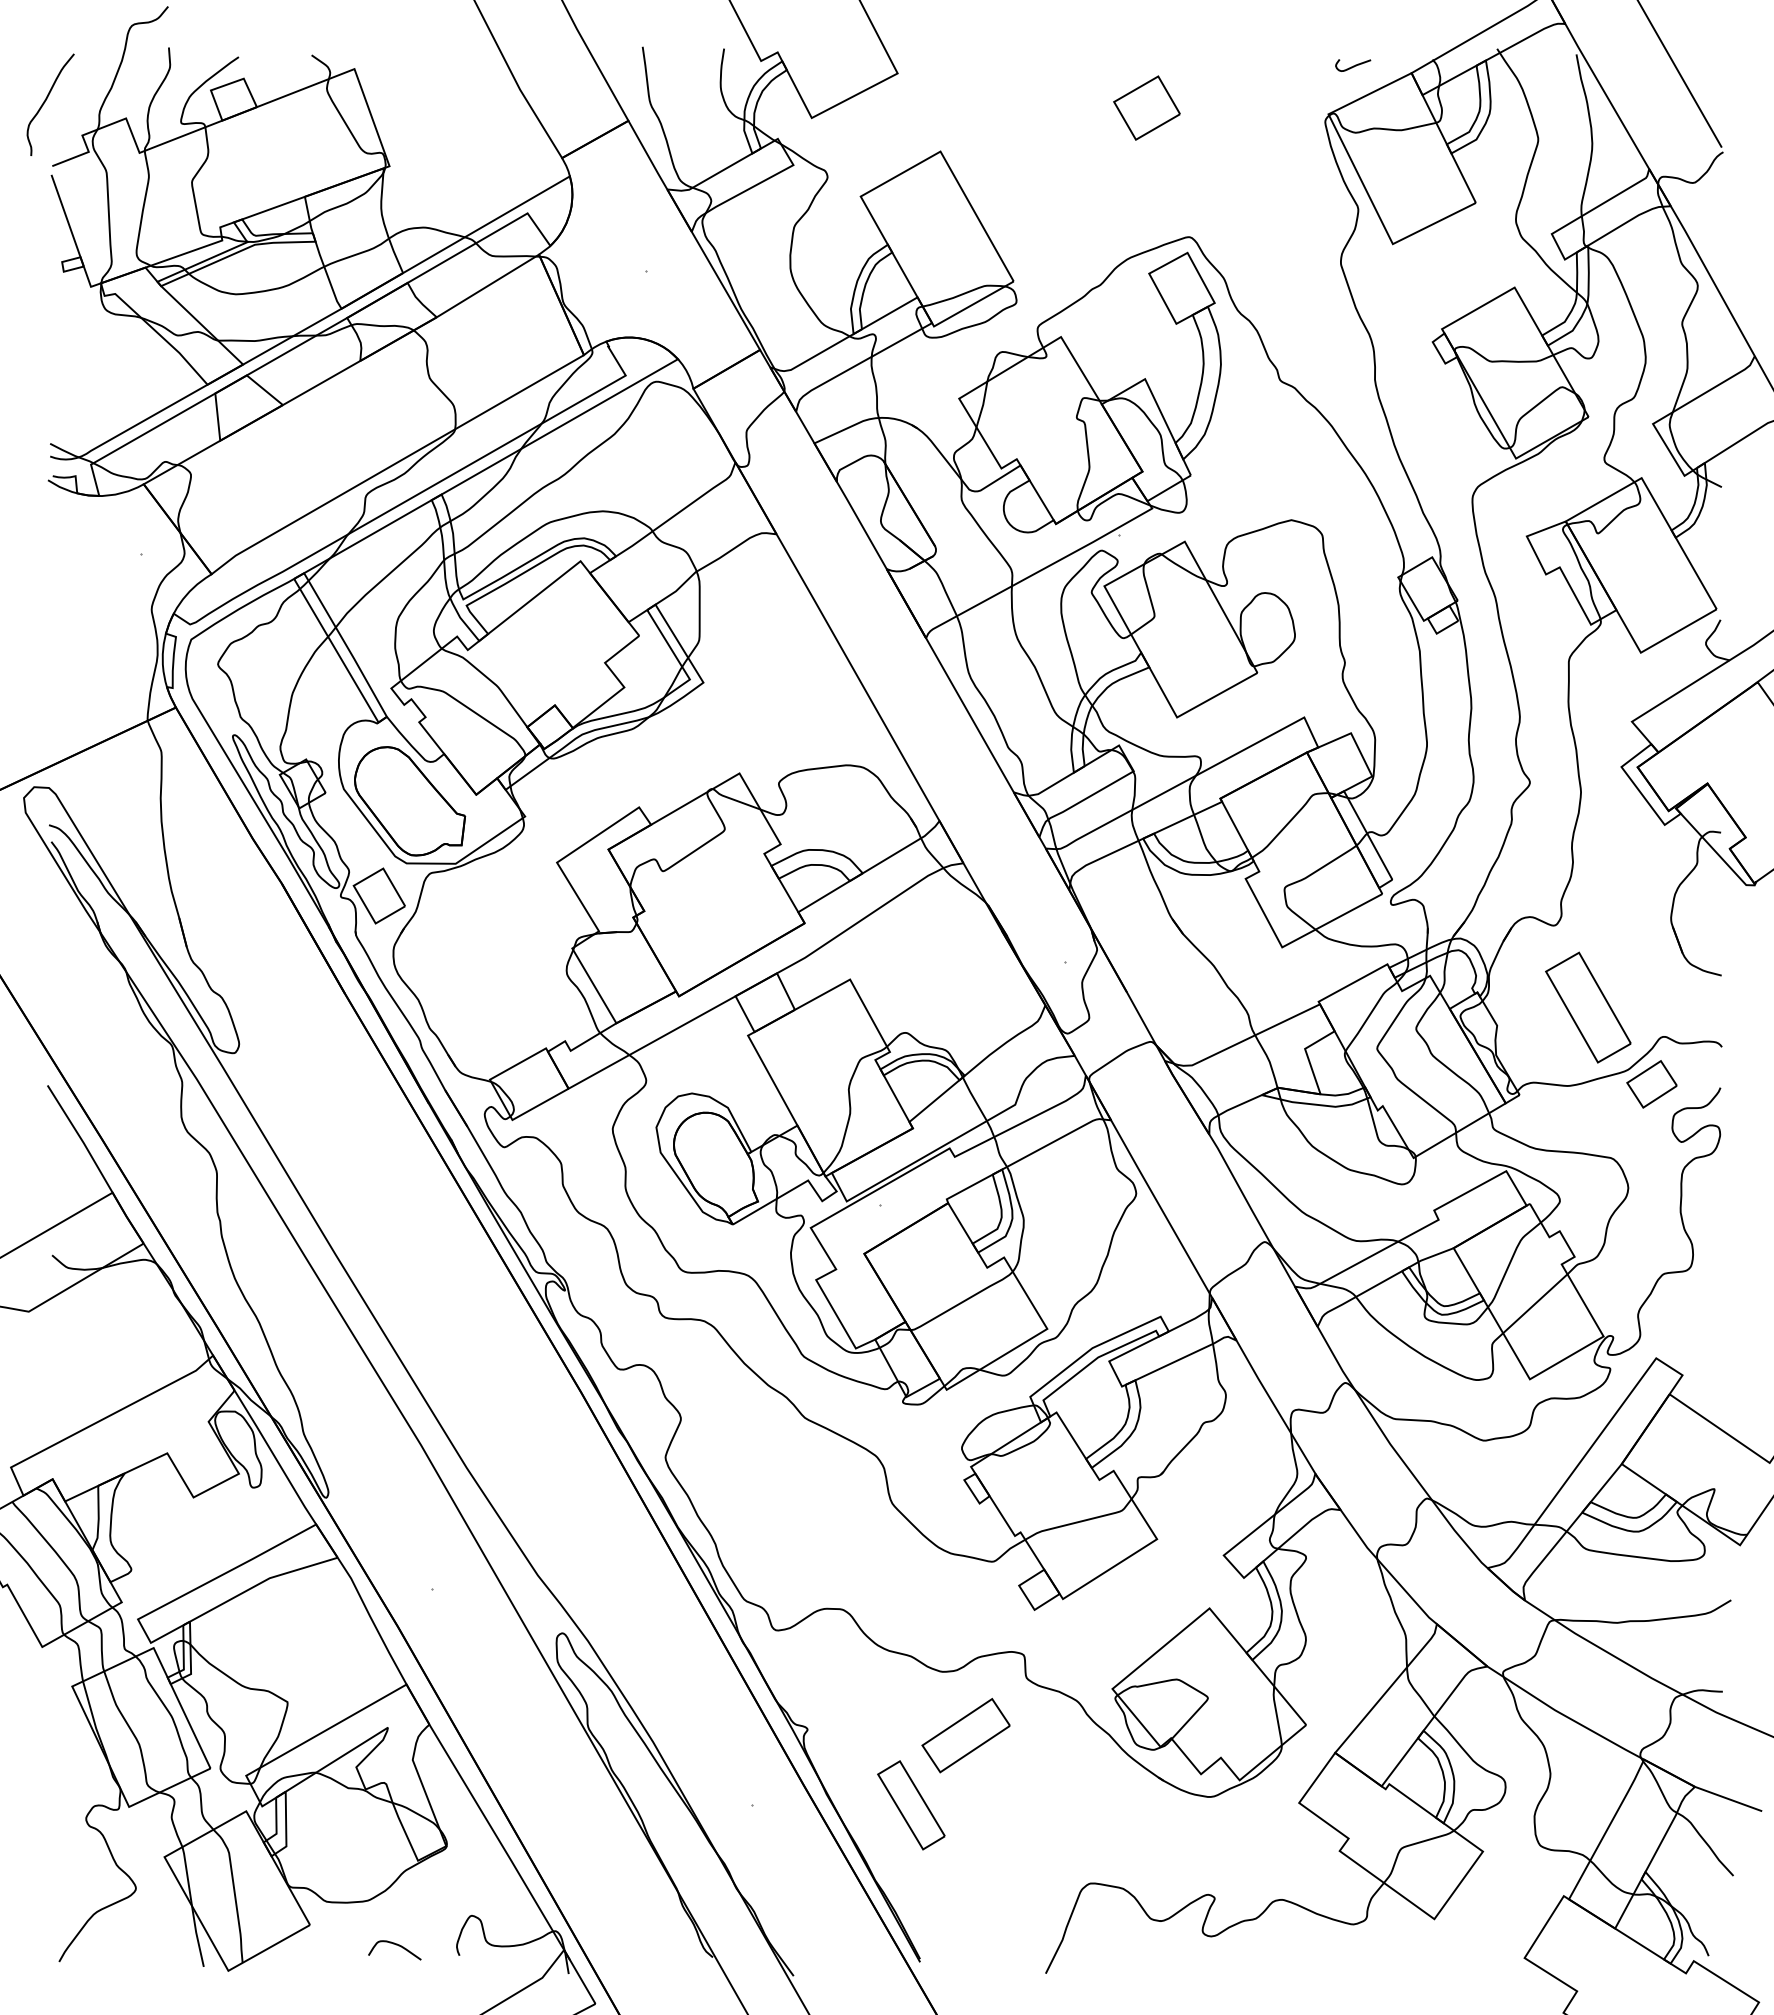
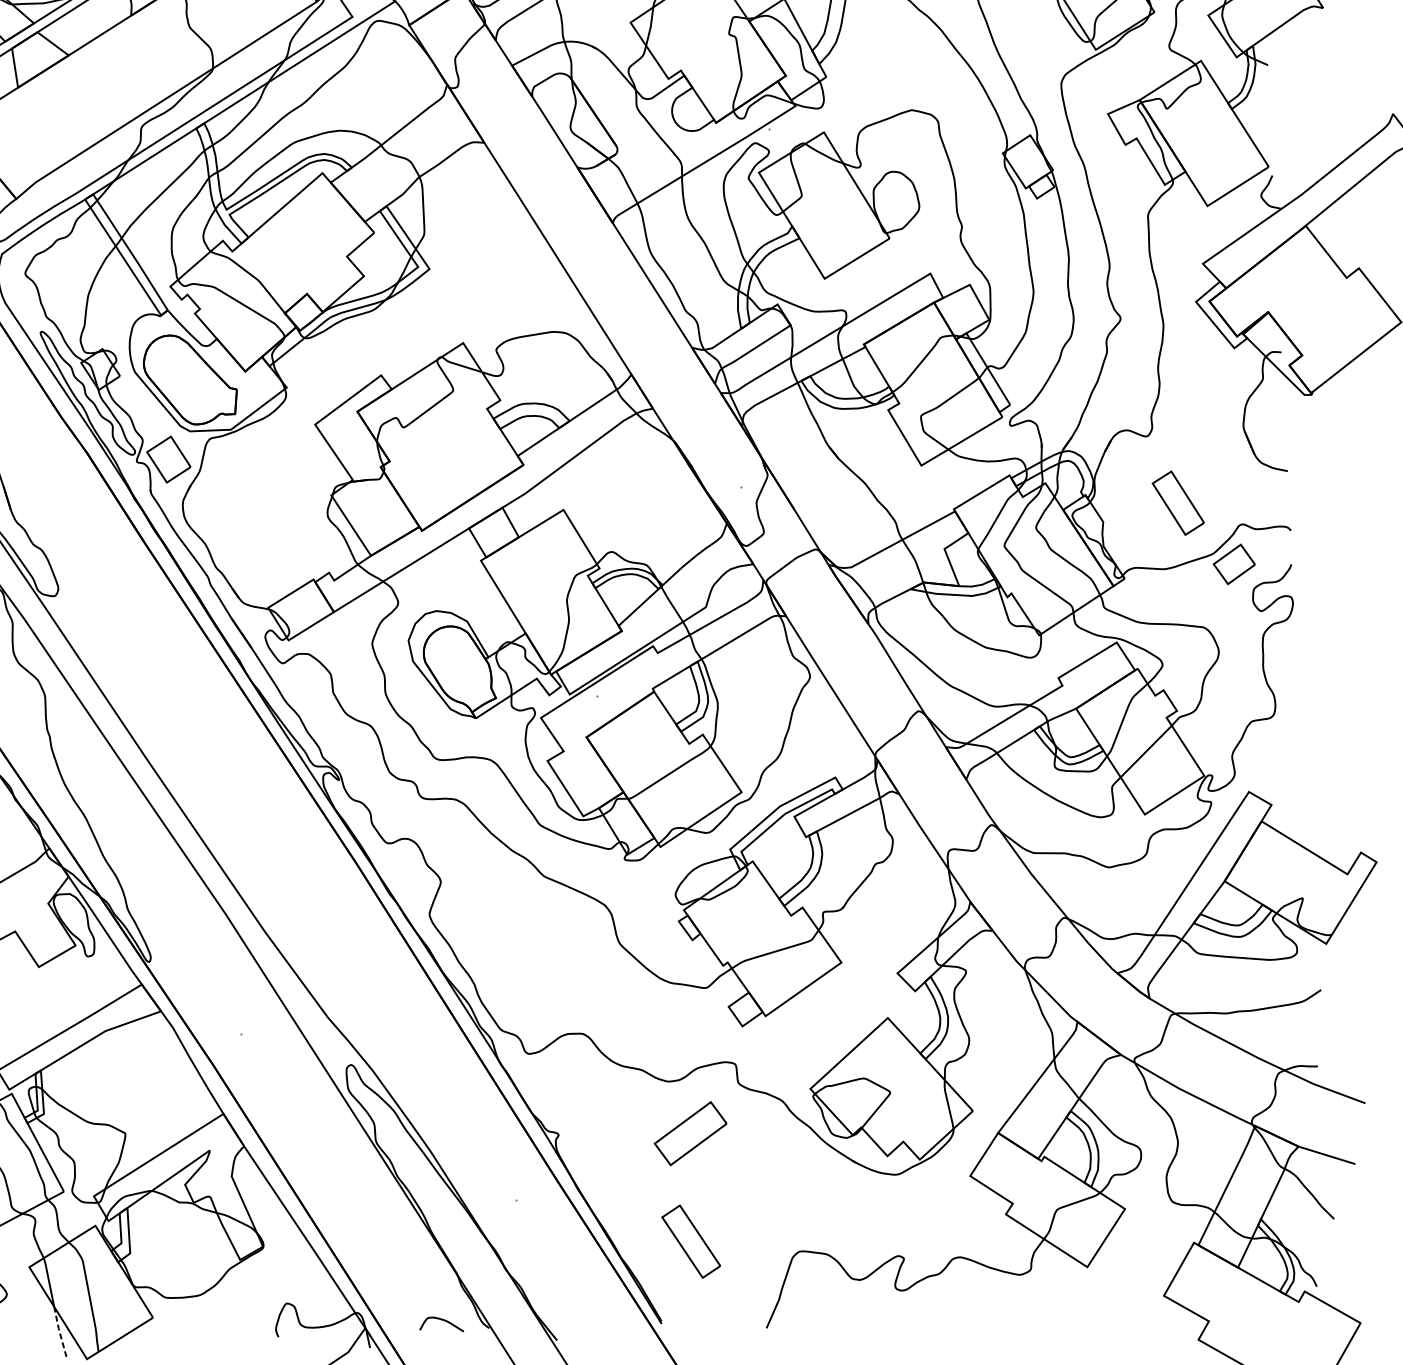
part: (1588, 1007) -> (1178, 503), size x0.7
part: (911, 1805) -> (691, 1241), moved
line: (197, 1936) -> (59, 1331), solid -> dashed
curve: (396, 1945) -> (442, 1320), moved

